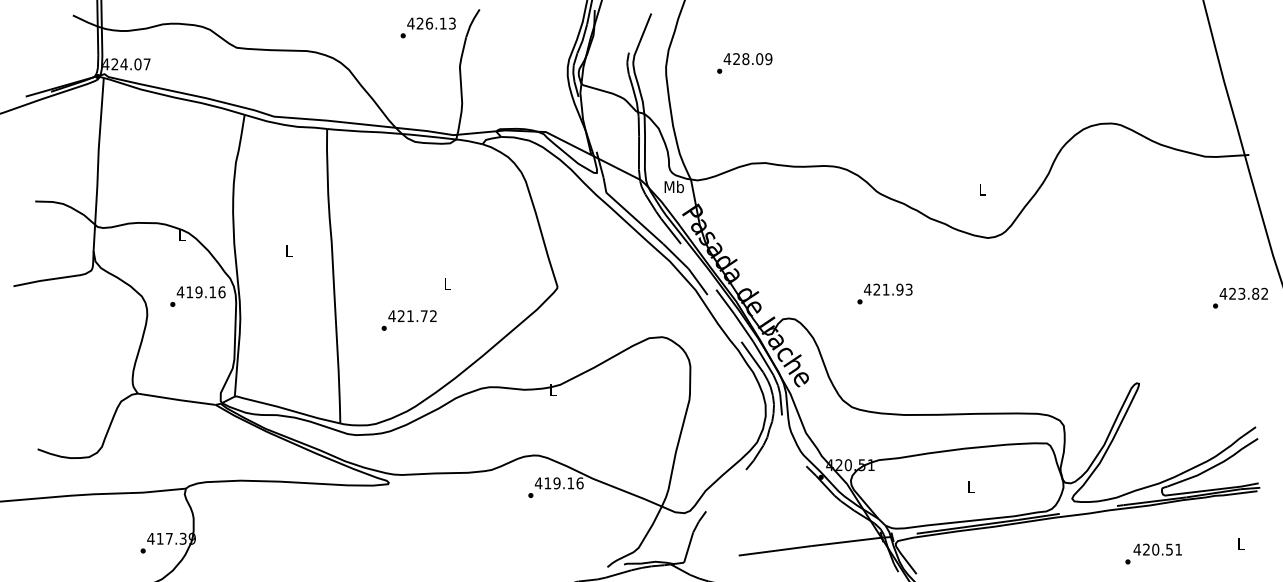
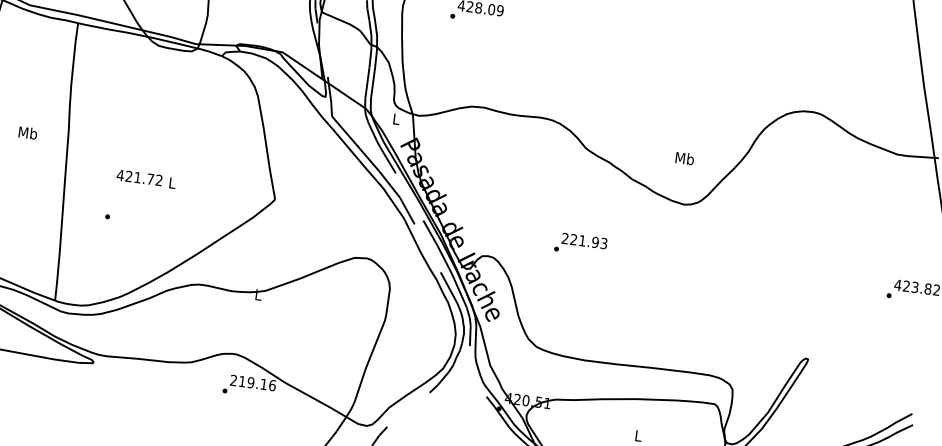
text: (674, 186) -> (396, 118), Mb -> L
text: (982, 189) -> (684, 158), L -> Mb
text: (289, 250) -> (28, 132), L -> Mb
text: (867, 289) -> (565, 238), 421.93 -> 221.93
text: (412, 315) -> (139, 177), moved
text: (538, 483) -> (233, 380), 419.16 -> 219.16

